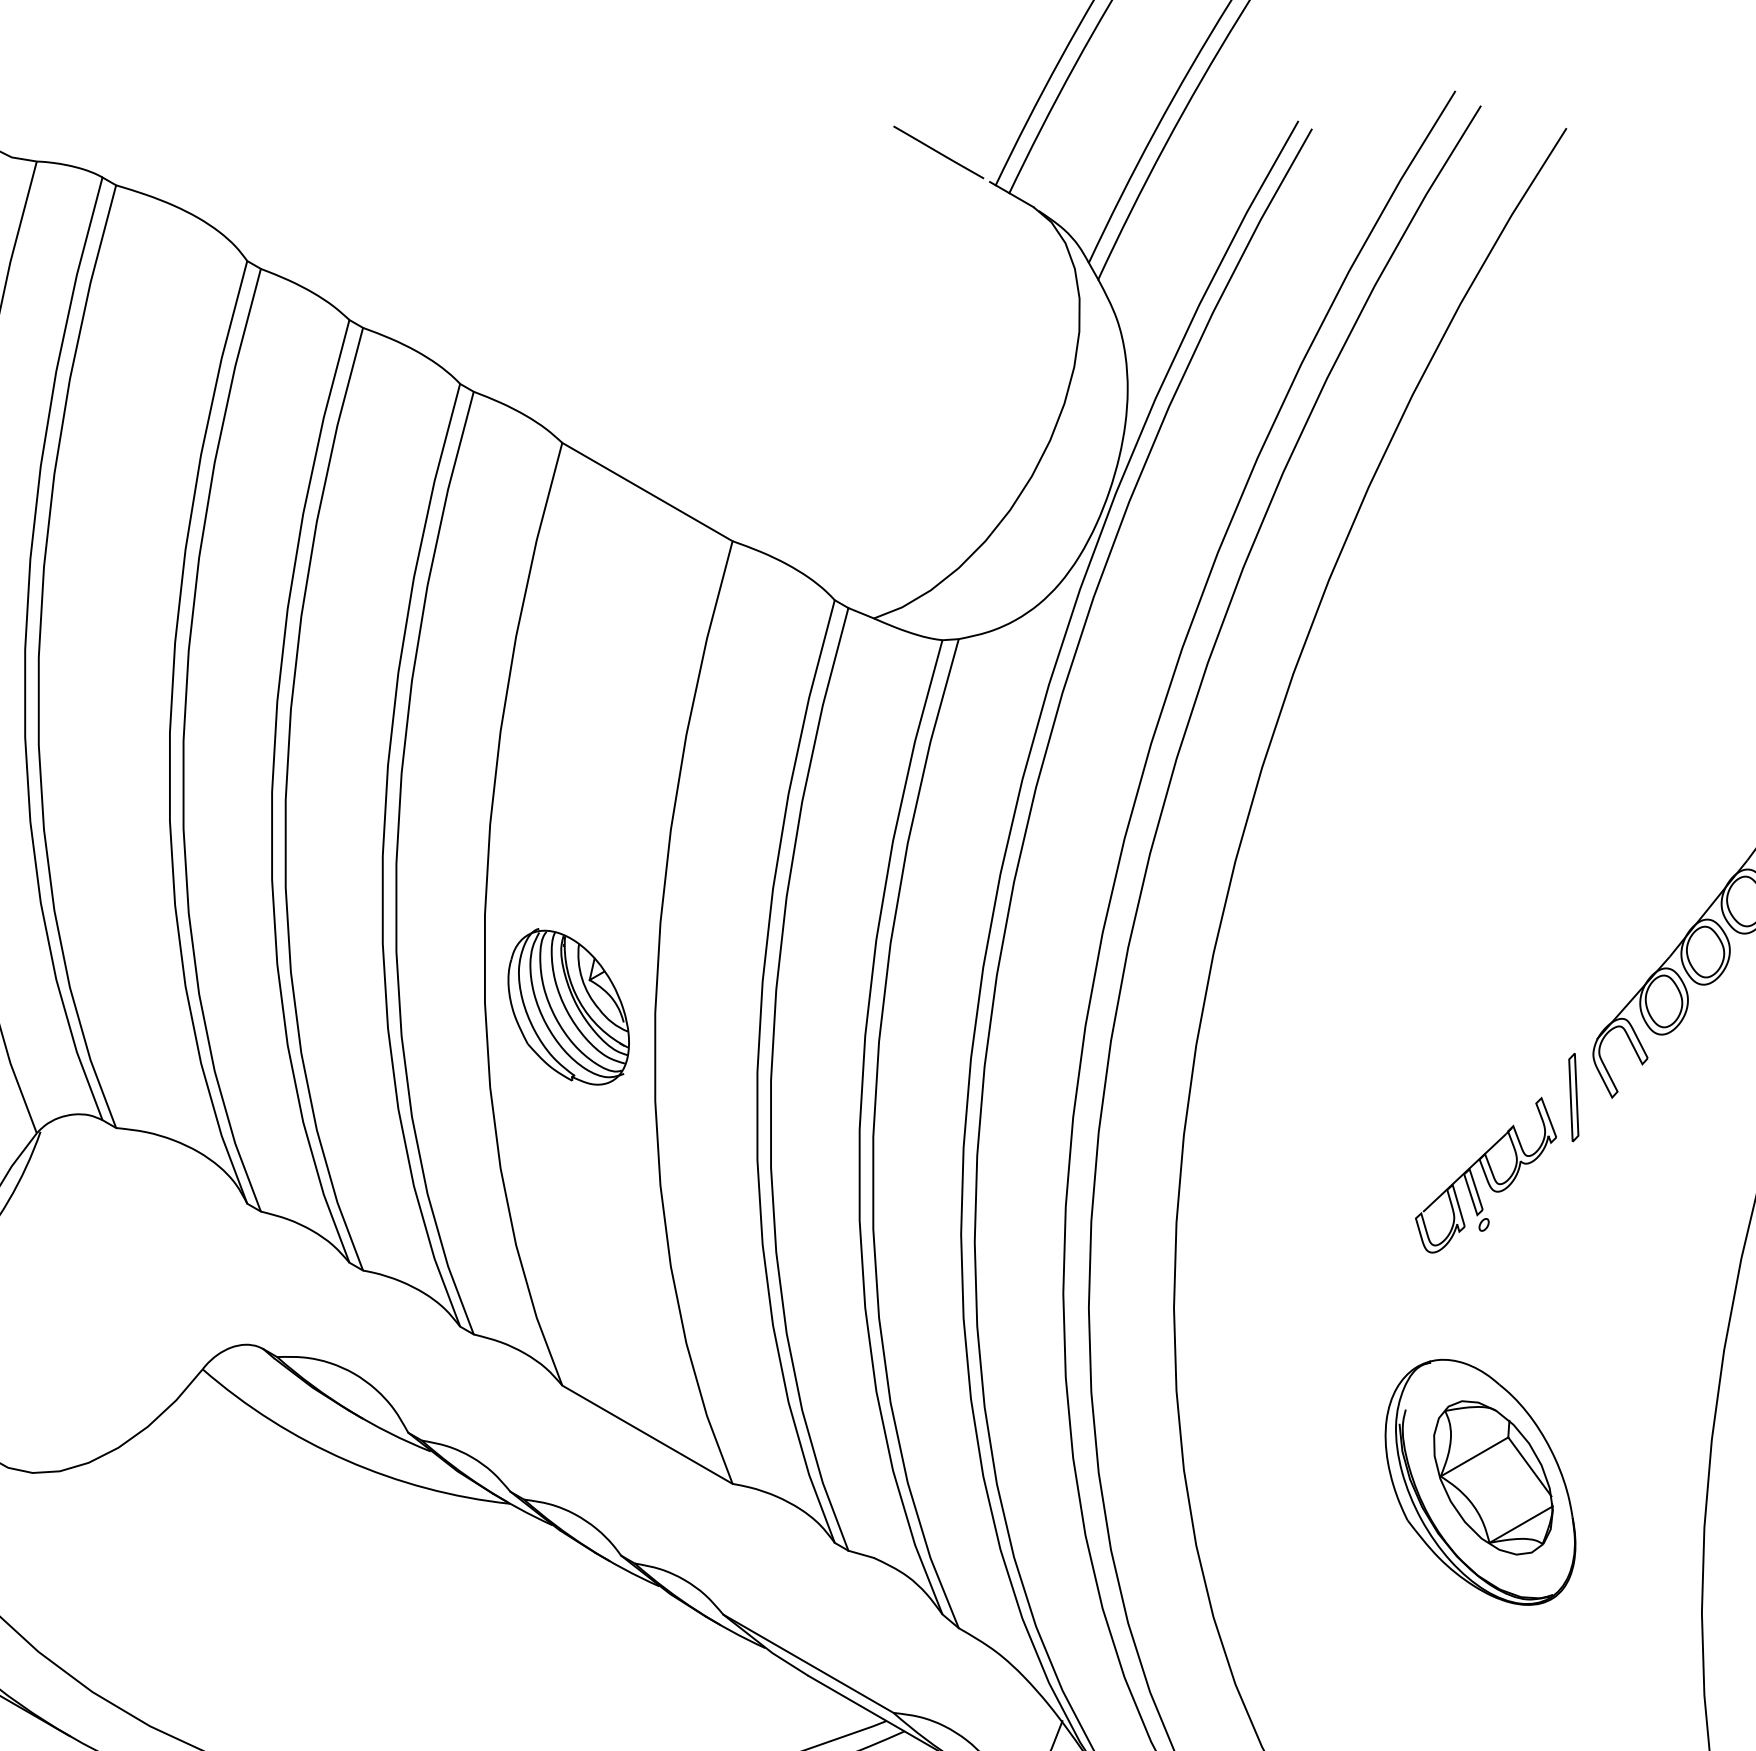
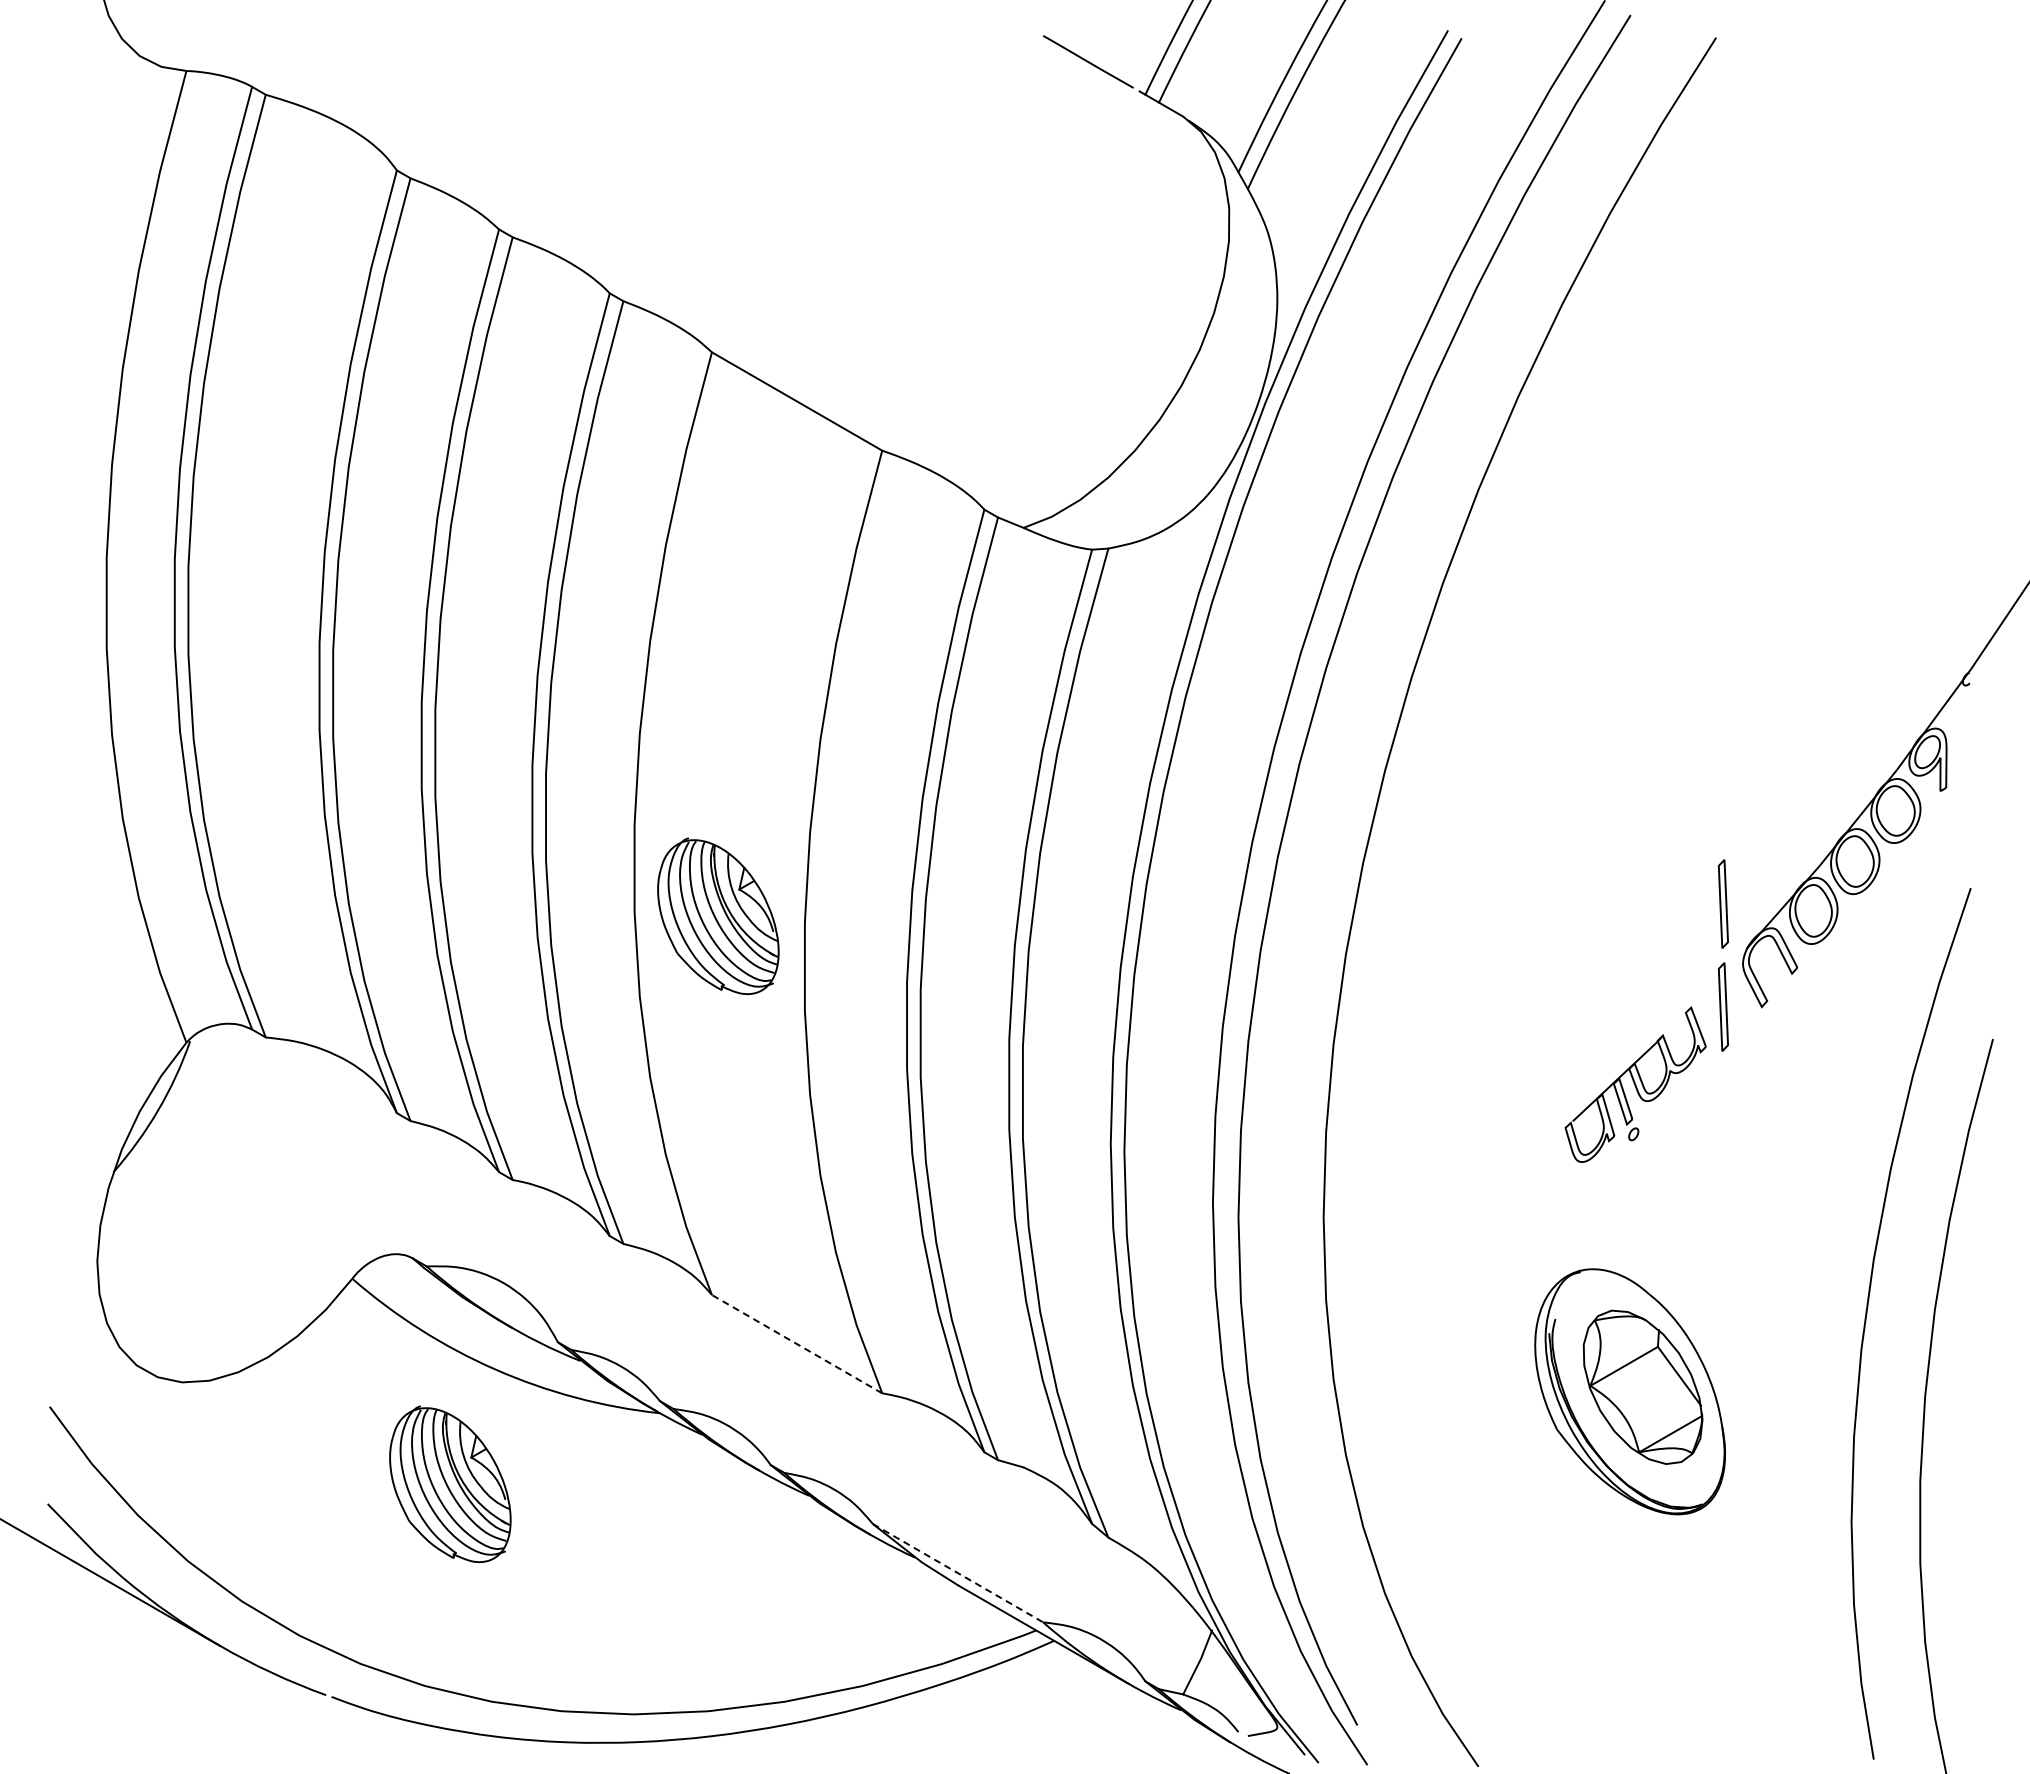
curve: (1571, 994) -> (1721, 903), added
line: (646, 1434) -> (796, 1343), solid -> dashed
part: (300, 1575) -> (450, 1484), added
line: (808, 1664) -> (958, 1573), solid -> dashed

